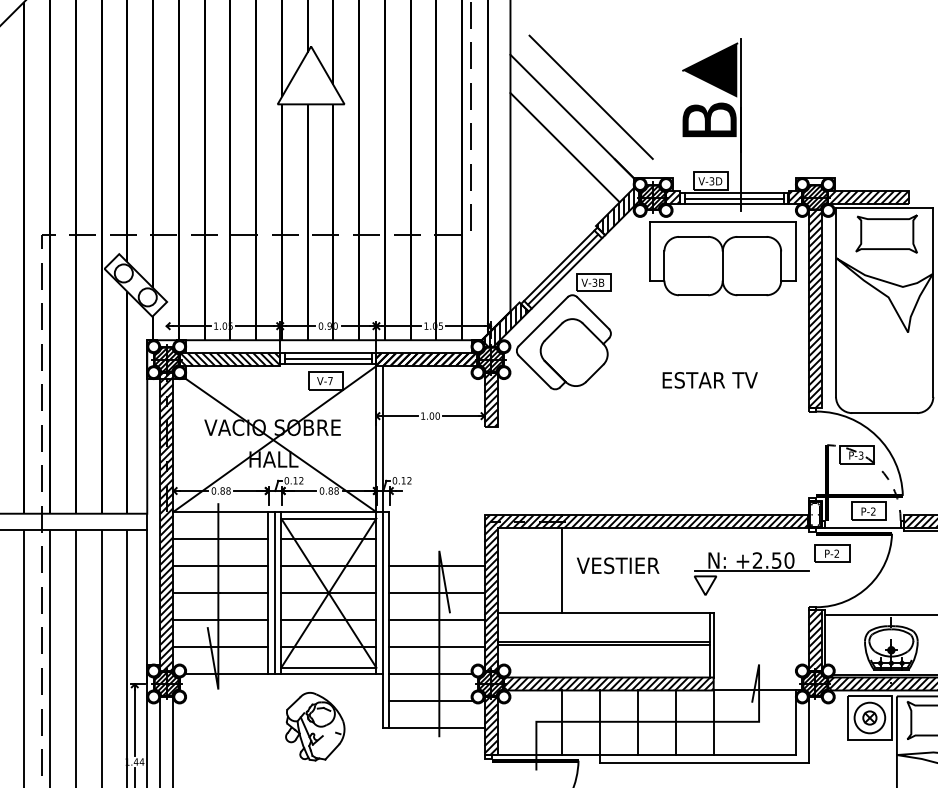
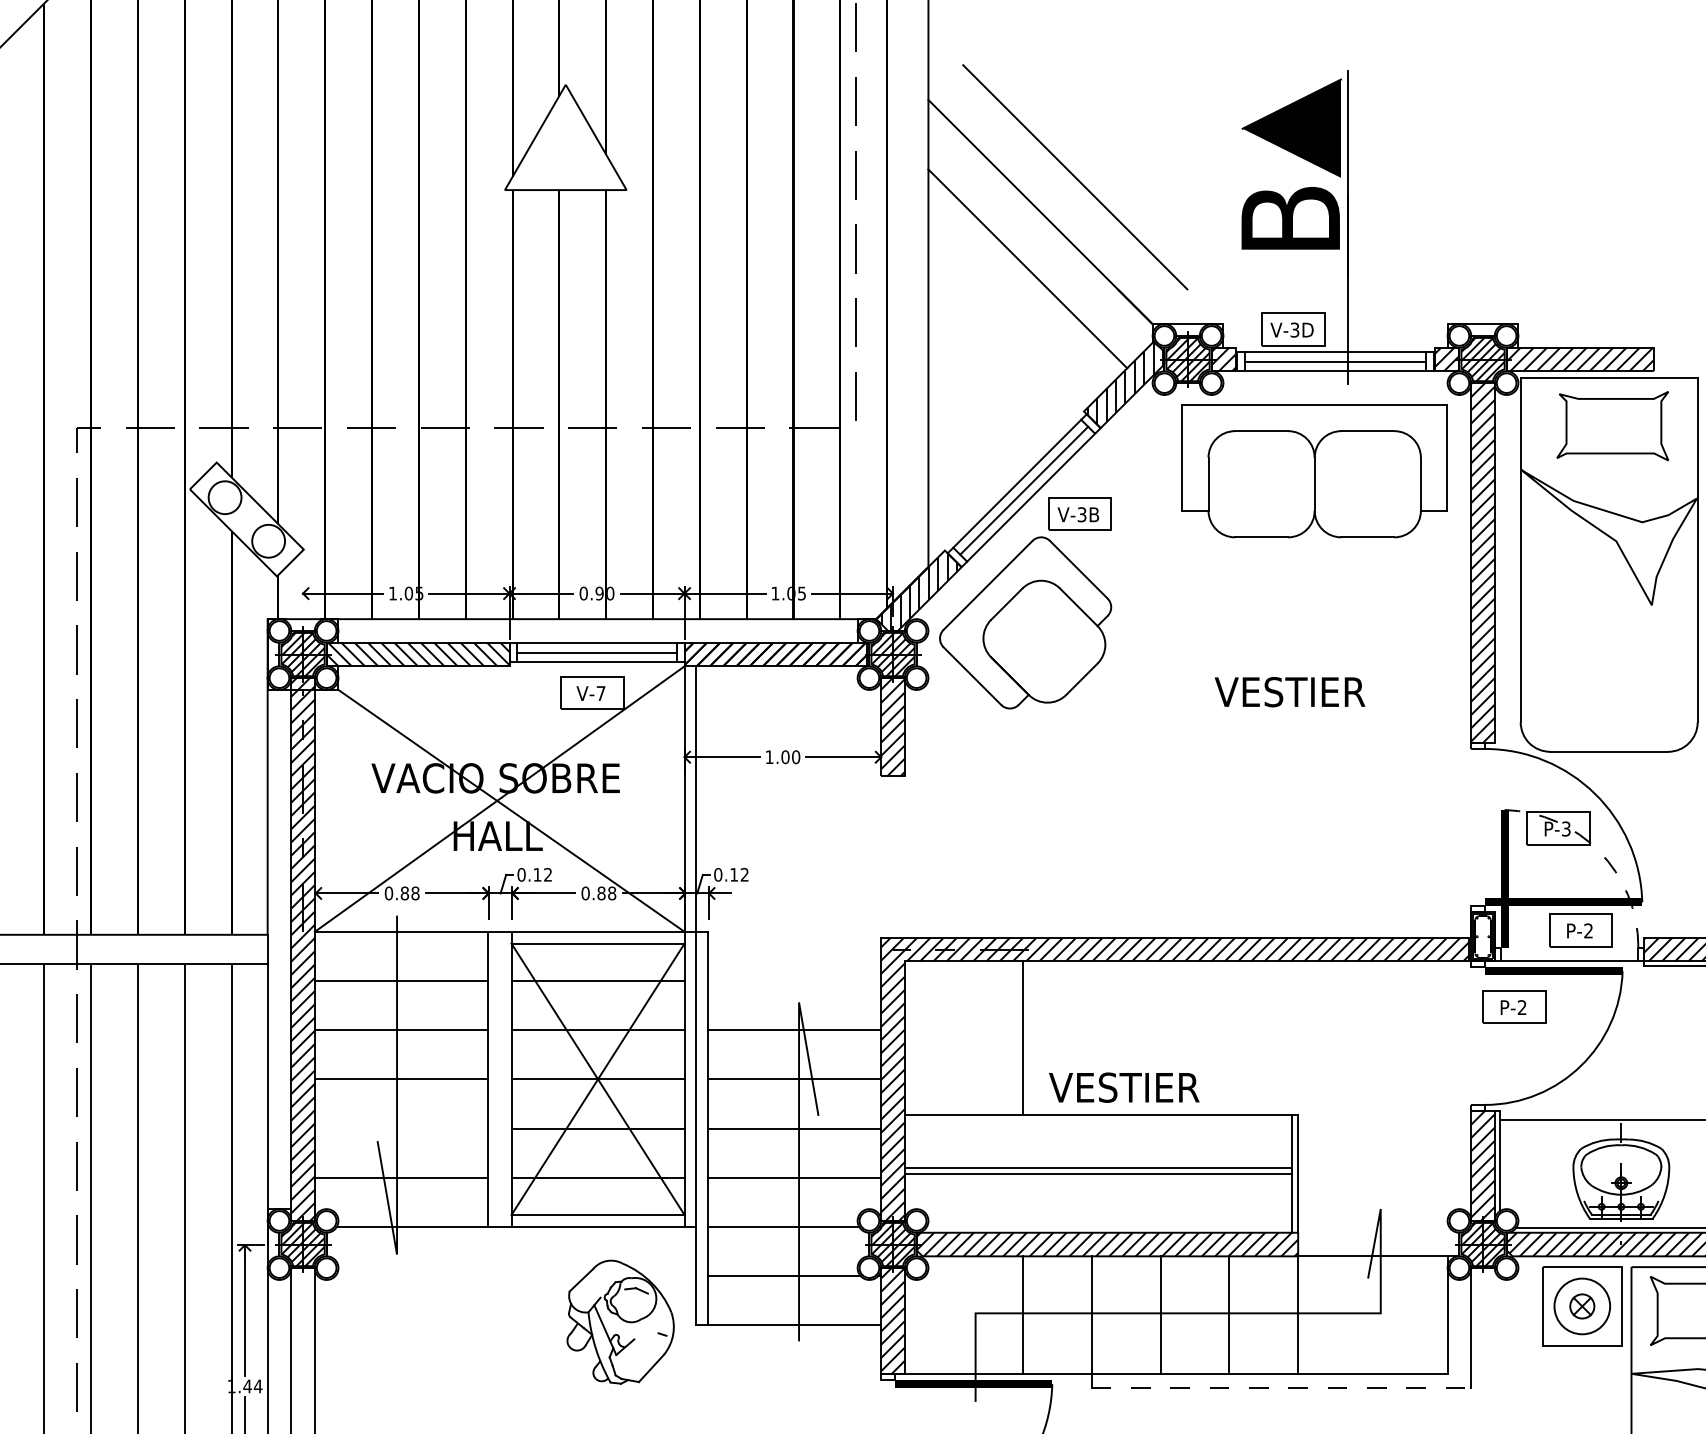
text: (709, 380) -> (1290, 692), ESTAR TV -> VESTIER
text: (618, 565) -> (1124, 1087), moved
part: (751, 573) -> (1366, 1043), removed
line: (274, 593) -> (499, 1079), removed
line: (220, 620) -> (400, 1129), removed
part: (315, 726) -> (621, 1321), moved
line: (705, 762) -> (1283, 1387), solid -> dashed

